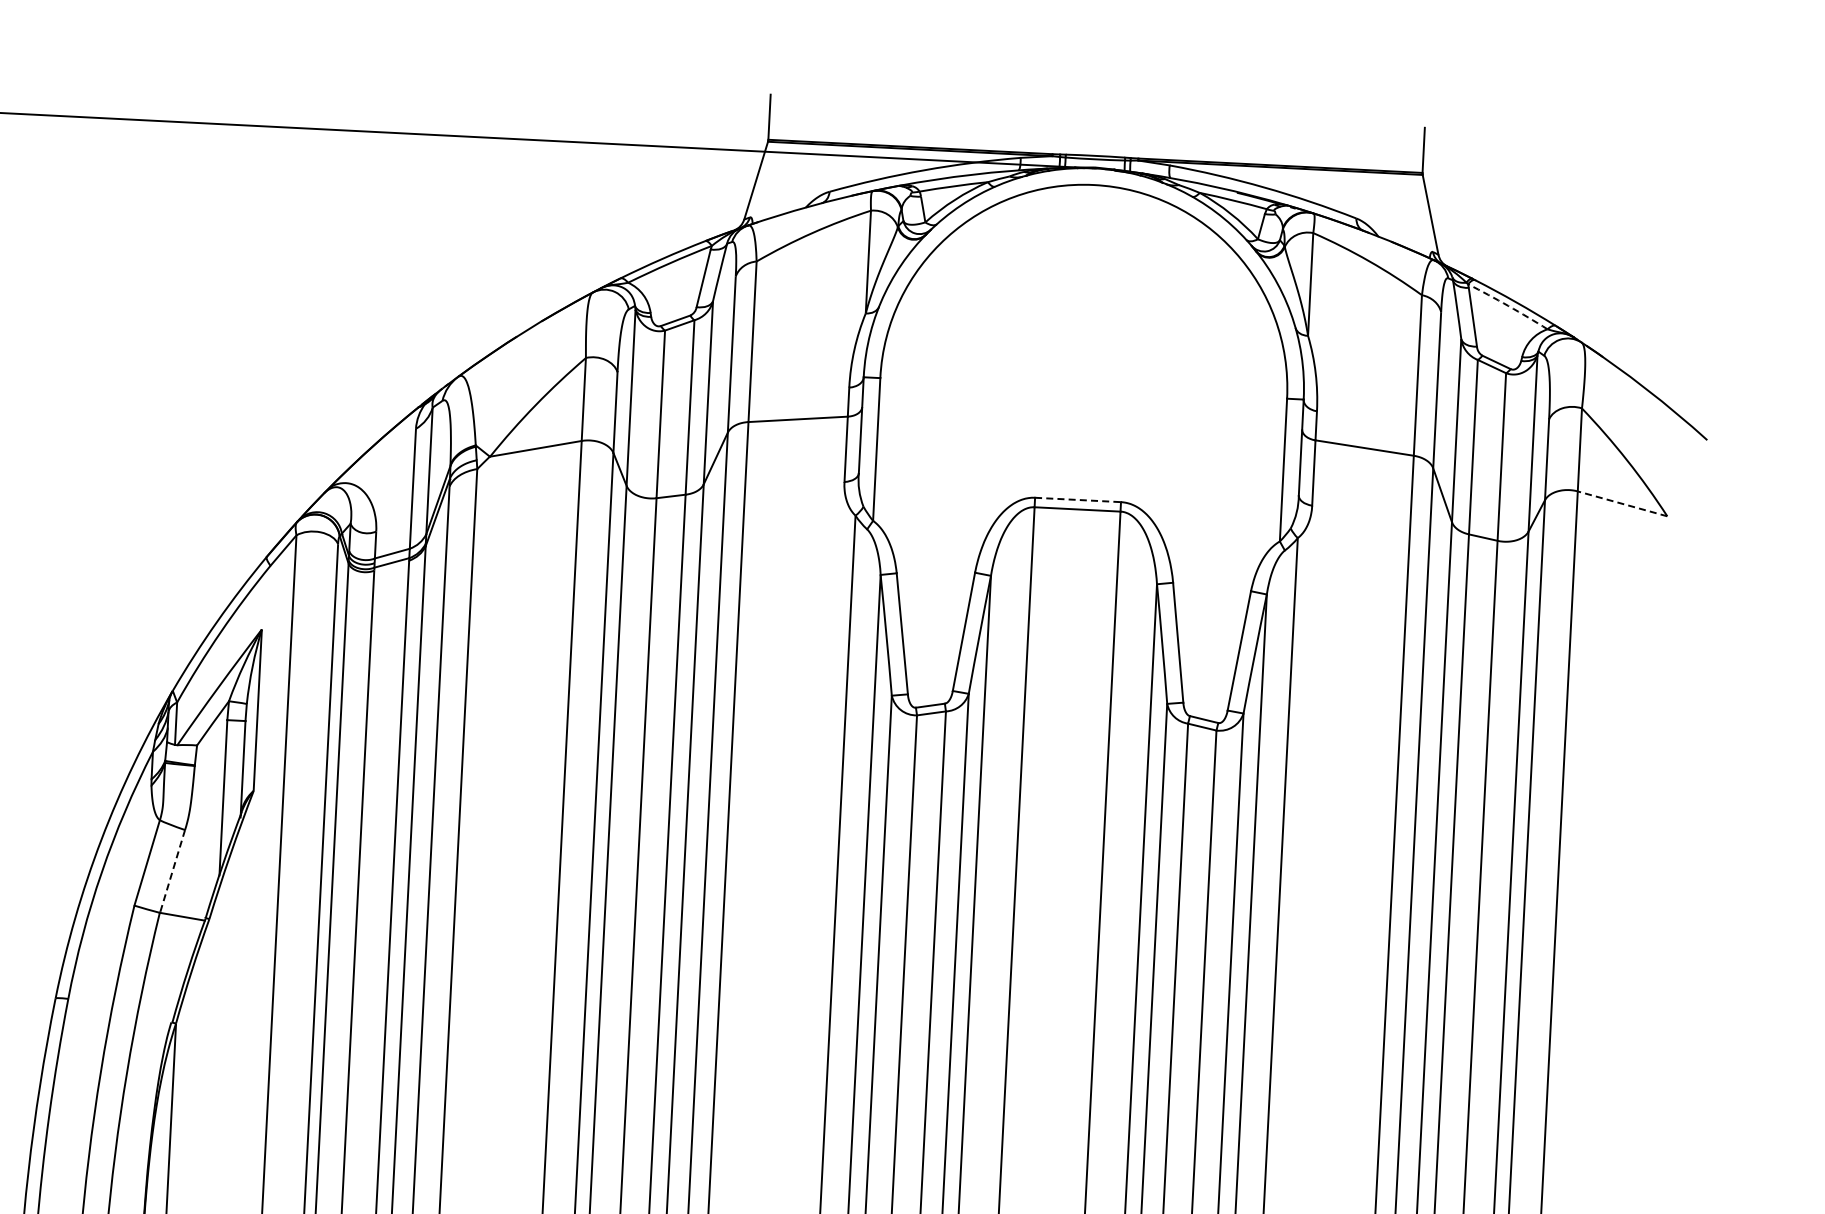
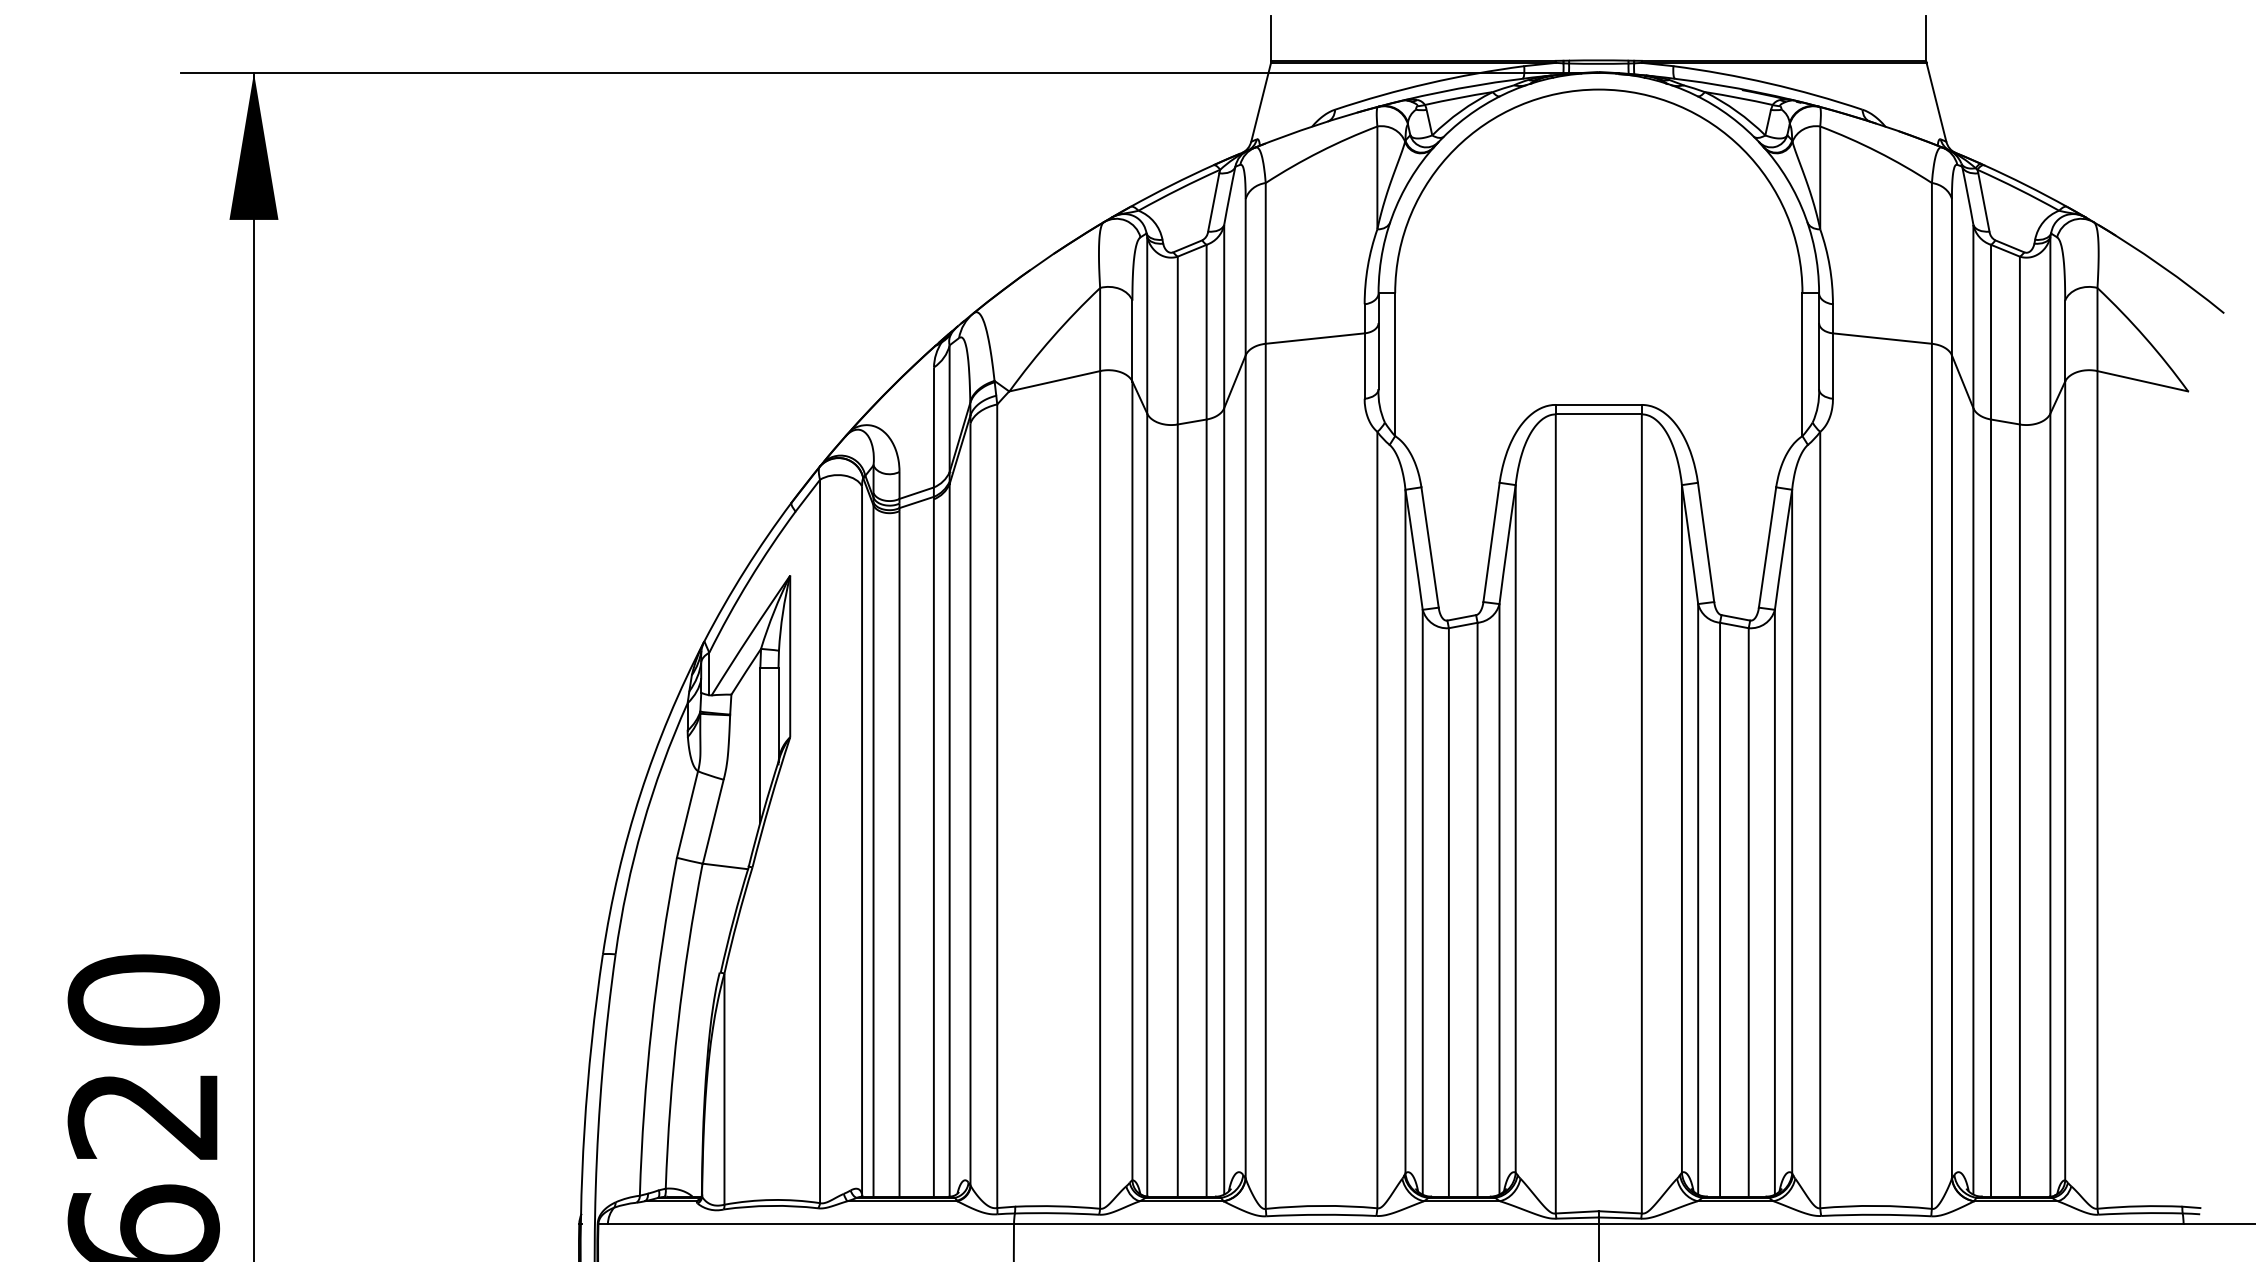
arc: (1508, 306) -> (2018, 189), dashed -> solid
line: (1078, 499) -> (1599, 404), dashed -> solid
line: (1622, 504) -> (2142, 381), dashed -> solid
line: (172, 872) -> (713, 822), dashed -> solid

